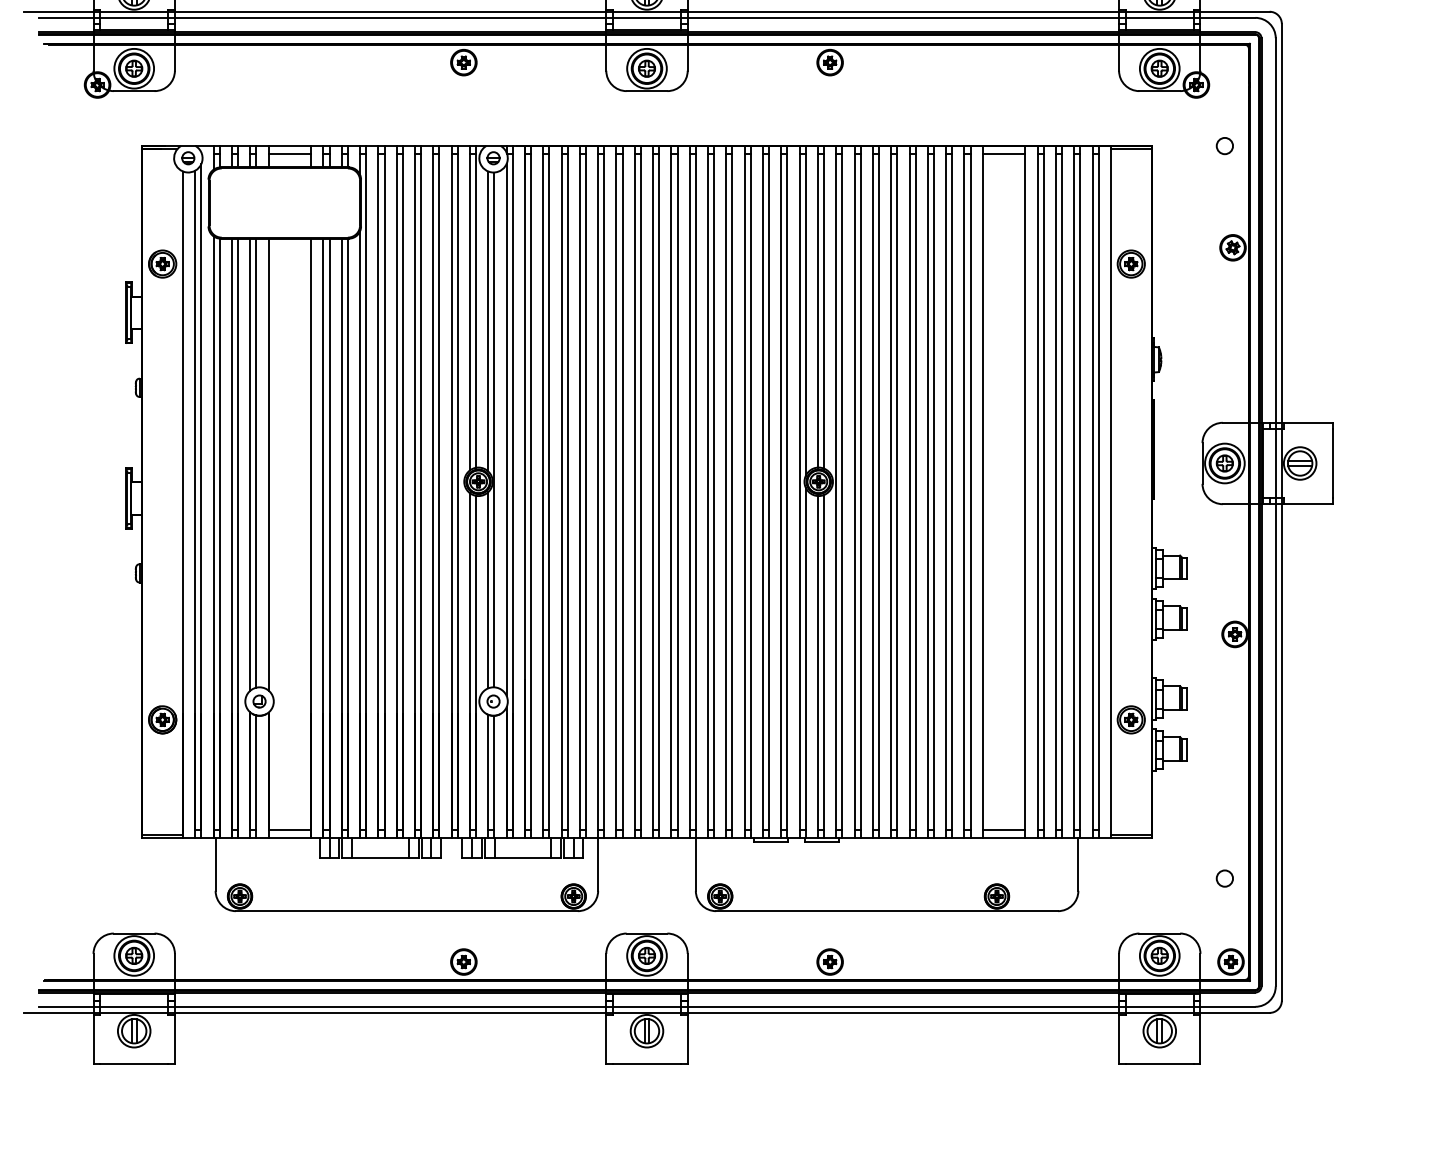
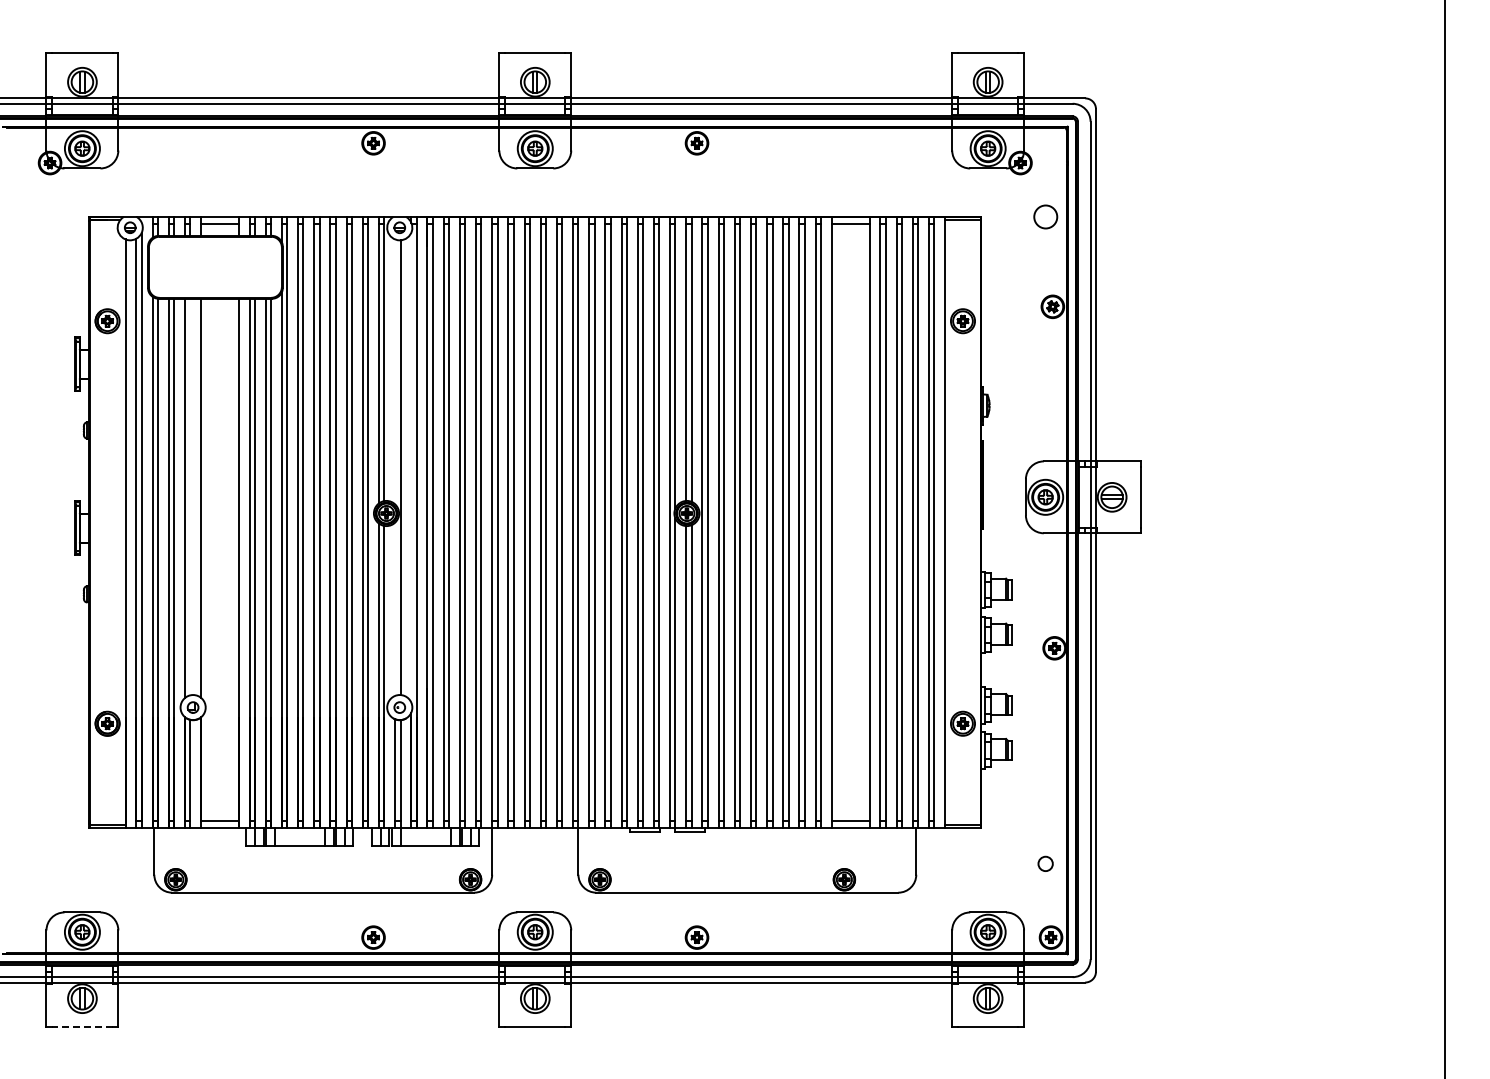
circle: (1224, 145) -> (1045, 216), size x1.6
line: (488, 321) -> (395, 371), removed
line: (506, 429) -> (411, 467), removed
line: (256, 462) -> (190, 496), removed
line: (488, 589) -> (395, 608), removed
line: (133, 1063) -> (81, 1027), solid -> dashed

